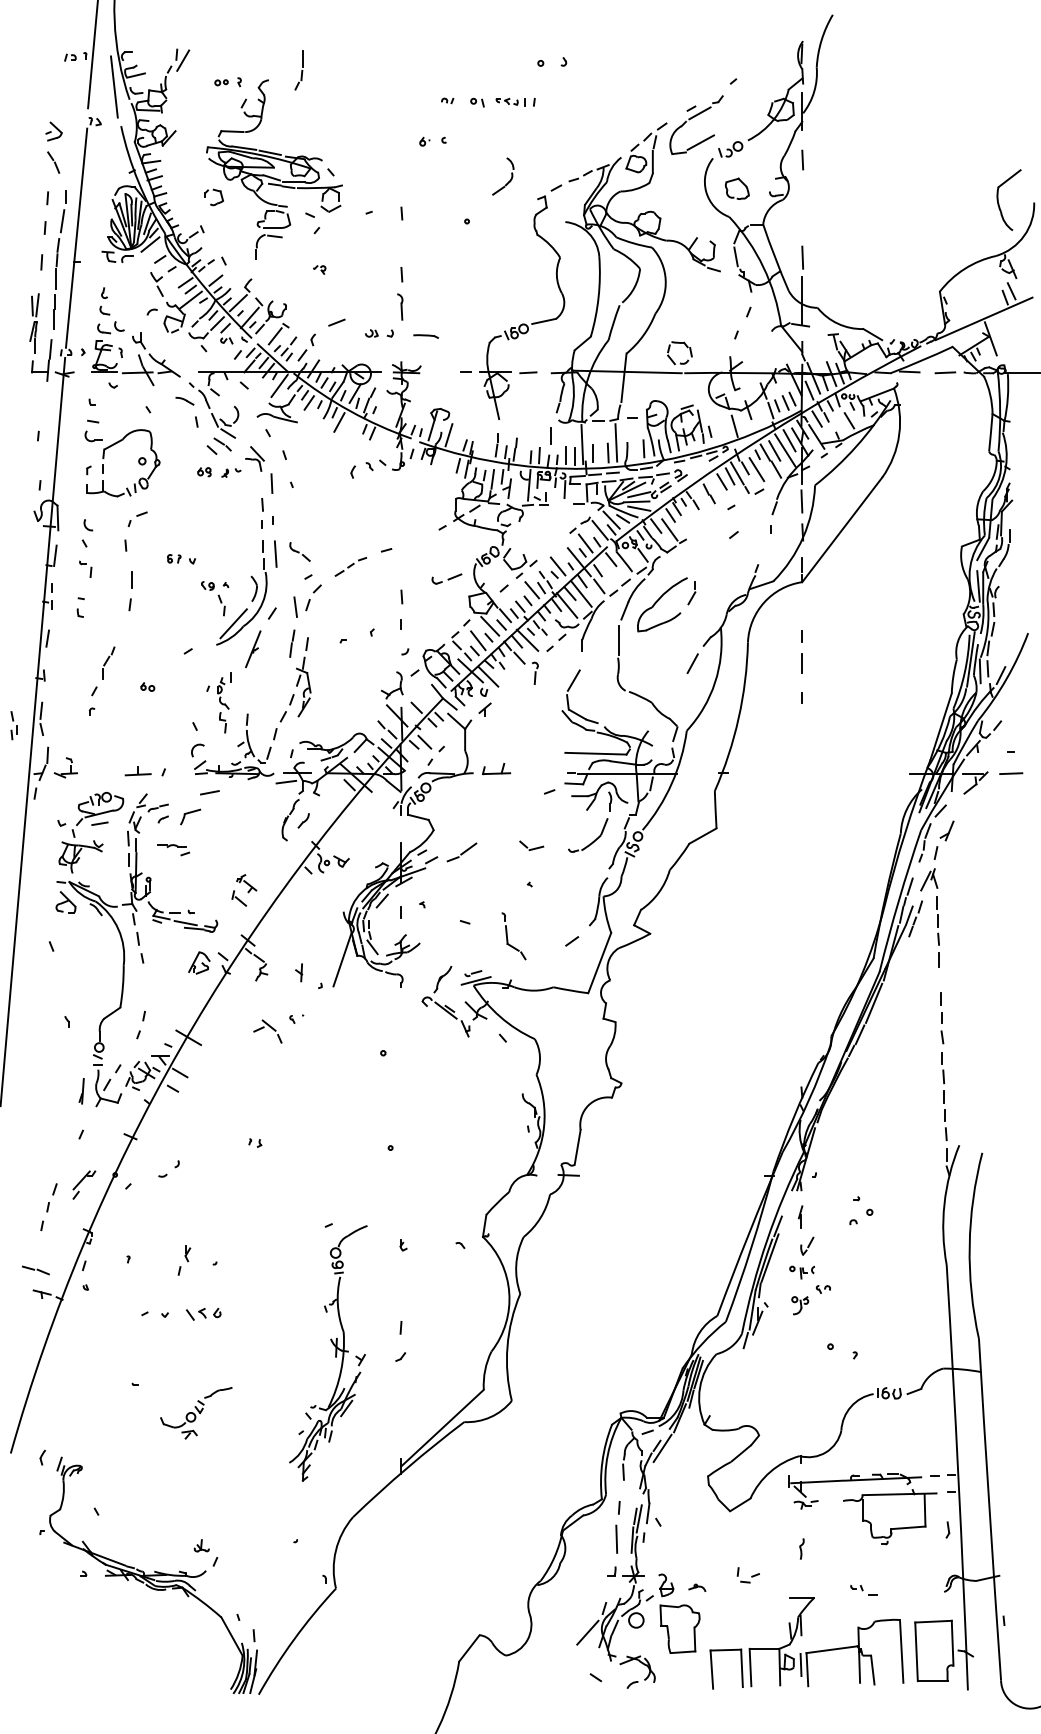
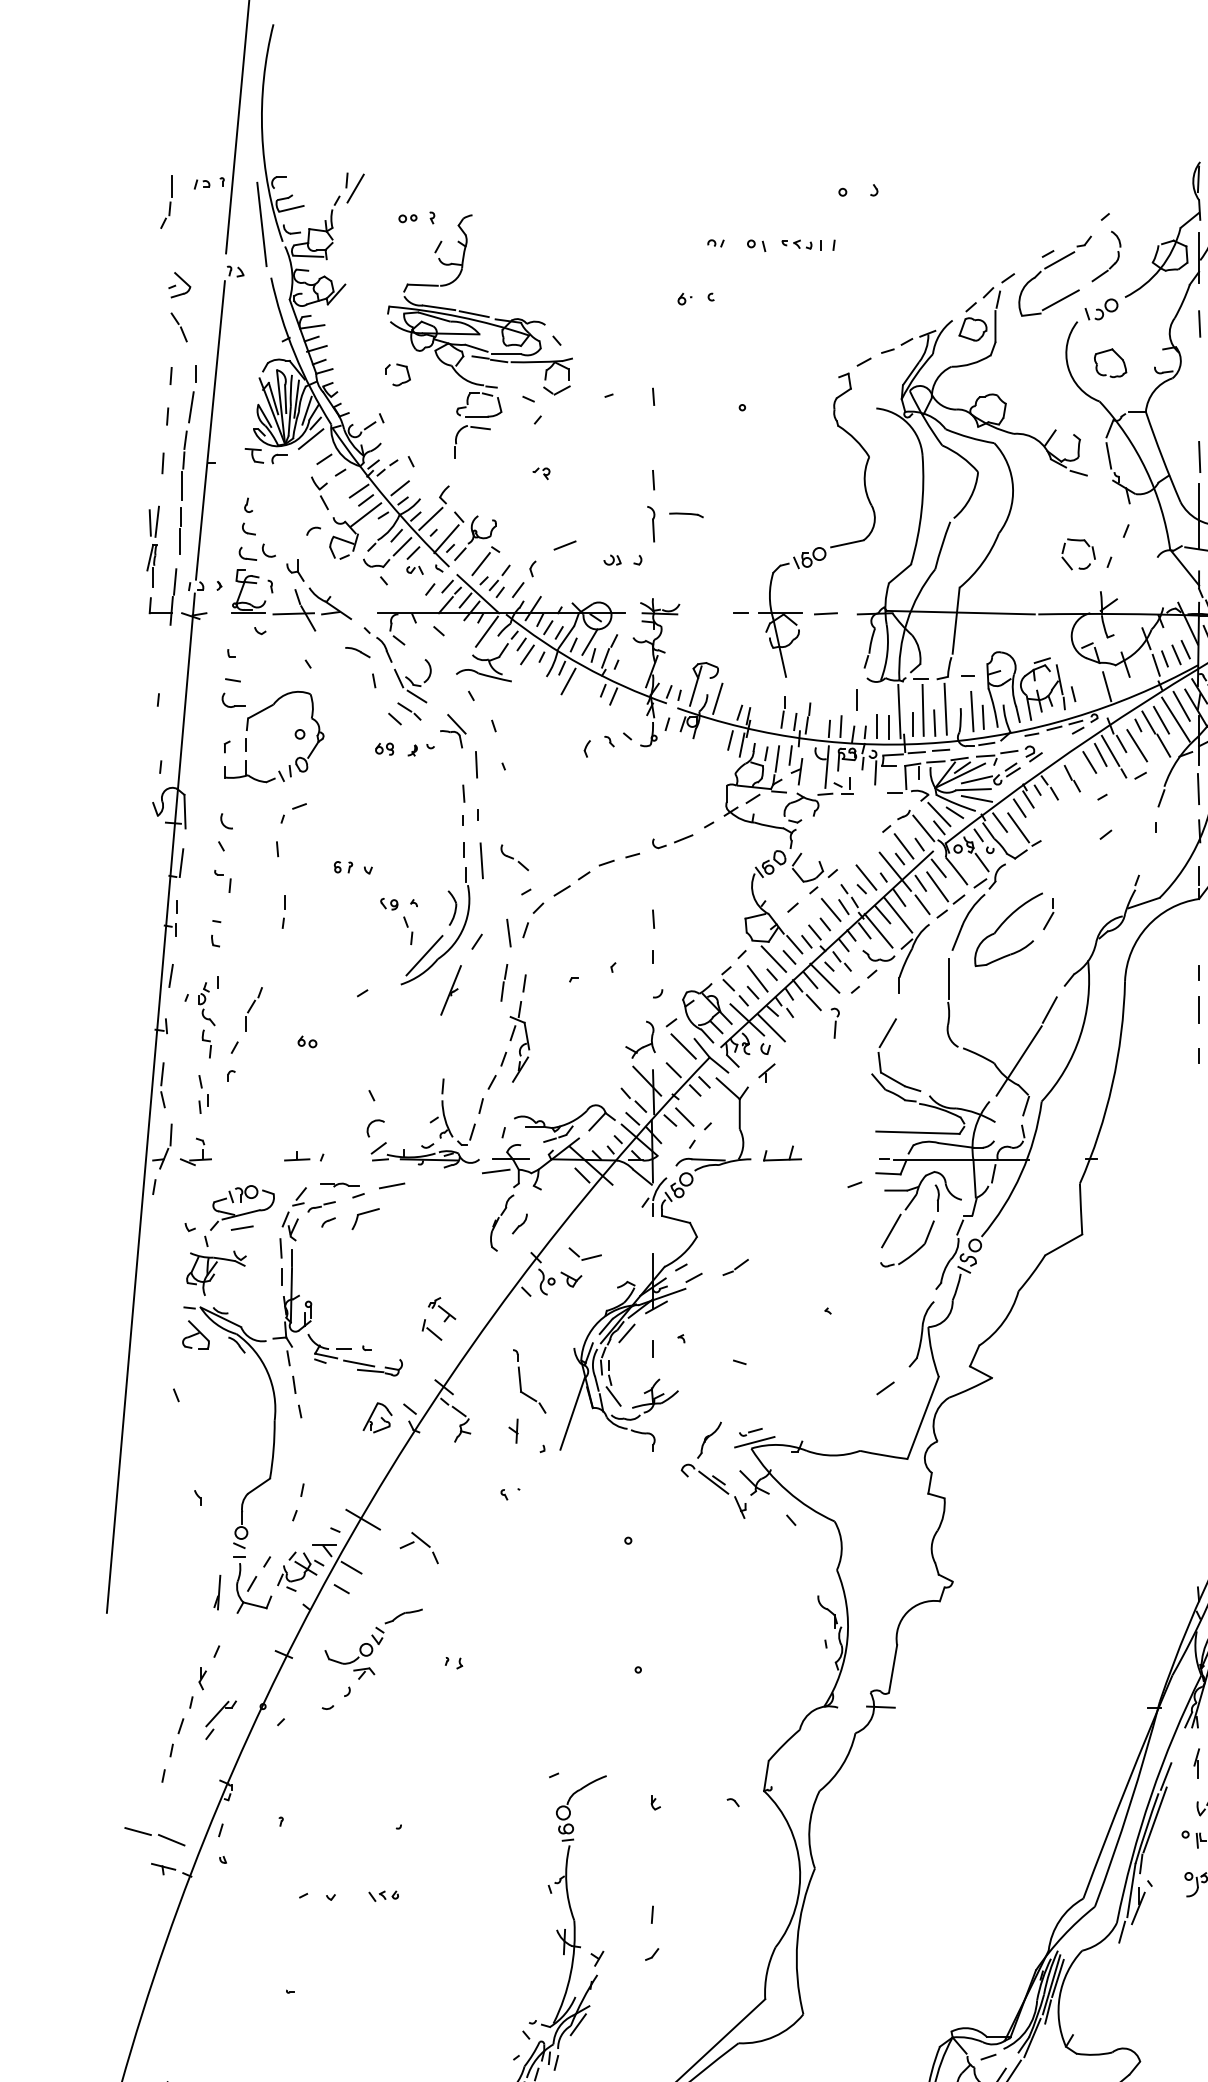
part: (298, 70) -> (165, 201), moved
part: (508, 181) -> (1113, 263), moved
line: (425, 336) -> (685, 515), moved
part: (680, 362) -> (1079, 567), moved
line: (599, 443) -> (922, 710), added
line: (635, 444) -> (971, 711), added
part: (350, 566) -> (583, 877), size x1.43
line: (610, 572) -> (937, 885), added
part: (446, 578) -> (672, 840), moved
part: (129, 591) -> (282, 911), size x0.62
line: (423, 690) -> (683, 1046), added
line: (669, 700) -> (1018, 1060), added
part: (218, 702) -> (200, 1016), moved
part: (13, 725) -> (202, 1094), moved
part: (145, 770) -> (304, 1155), size x0.71
line: (576, 825) -> (891, 1230), added
part: (531, 845) -> (584, 1253), moved
part: (173, 850) -> (342, 1191), moved
part: (462, 852) -> (736, 1267), size x0.62
part: (513, 936) -> (529, 1381), moved
part: (267, 1031) -> (418, 1547), moved
part: (184, 1260) -> (198, 1688), moved
part: (35, 1270) -> (154, 1836), size x1.67
part: (203, 1313) -> (383, 1895), size x0.62
part: (196, 1413) -> (373, 1644), moved

